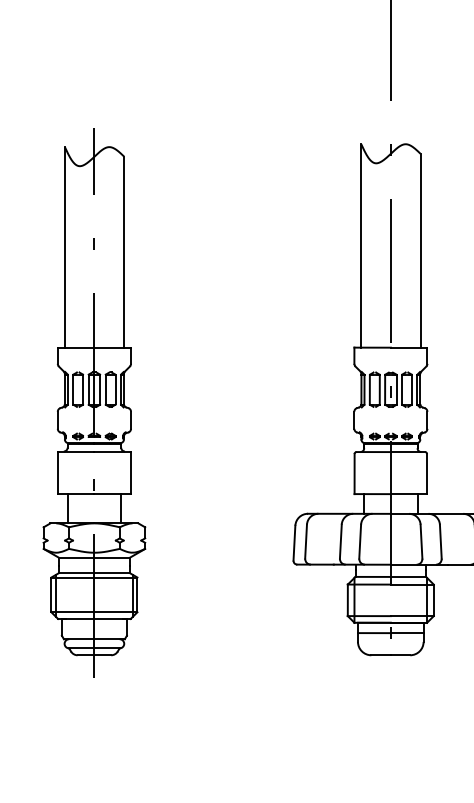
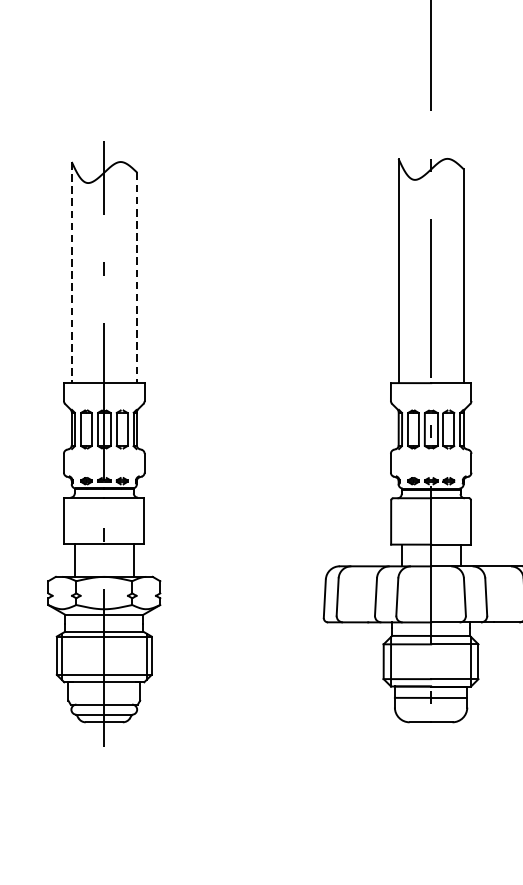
line: (64, 247) -> (71, 272), solid -> dashed
line: (124, 252) -> (137, 278), solid -> dashed

